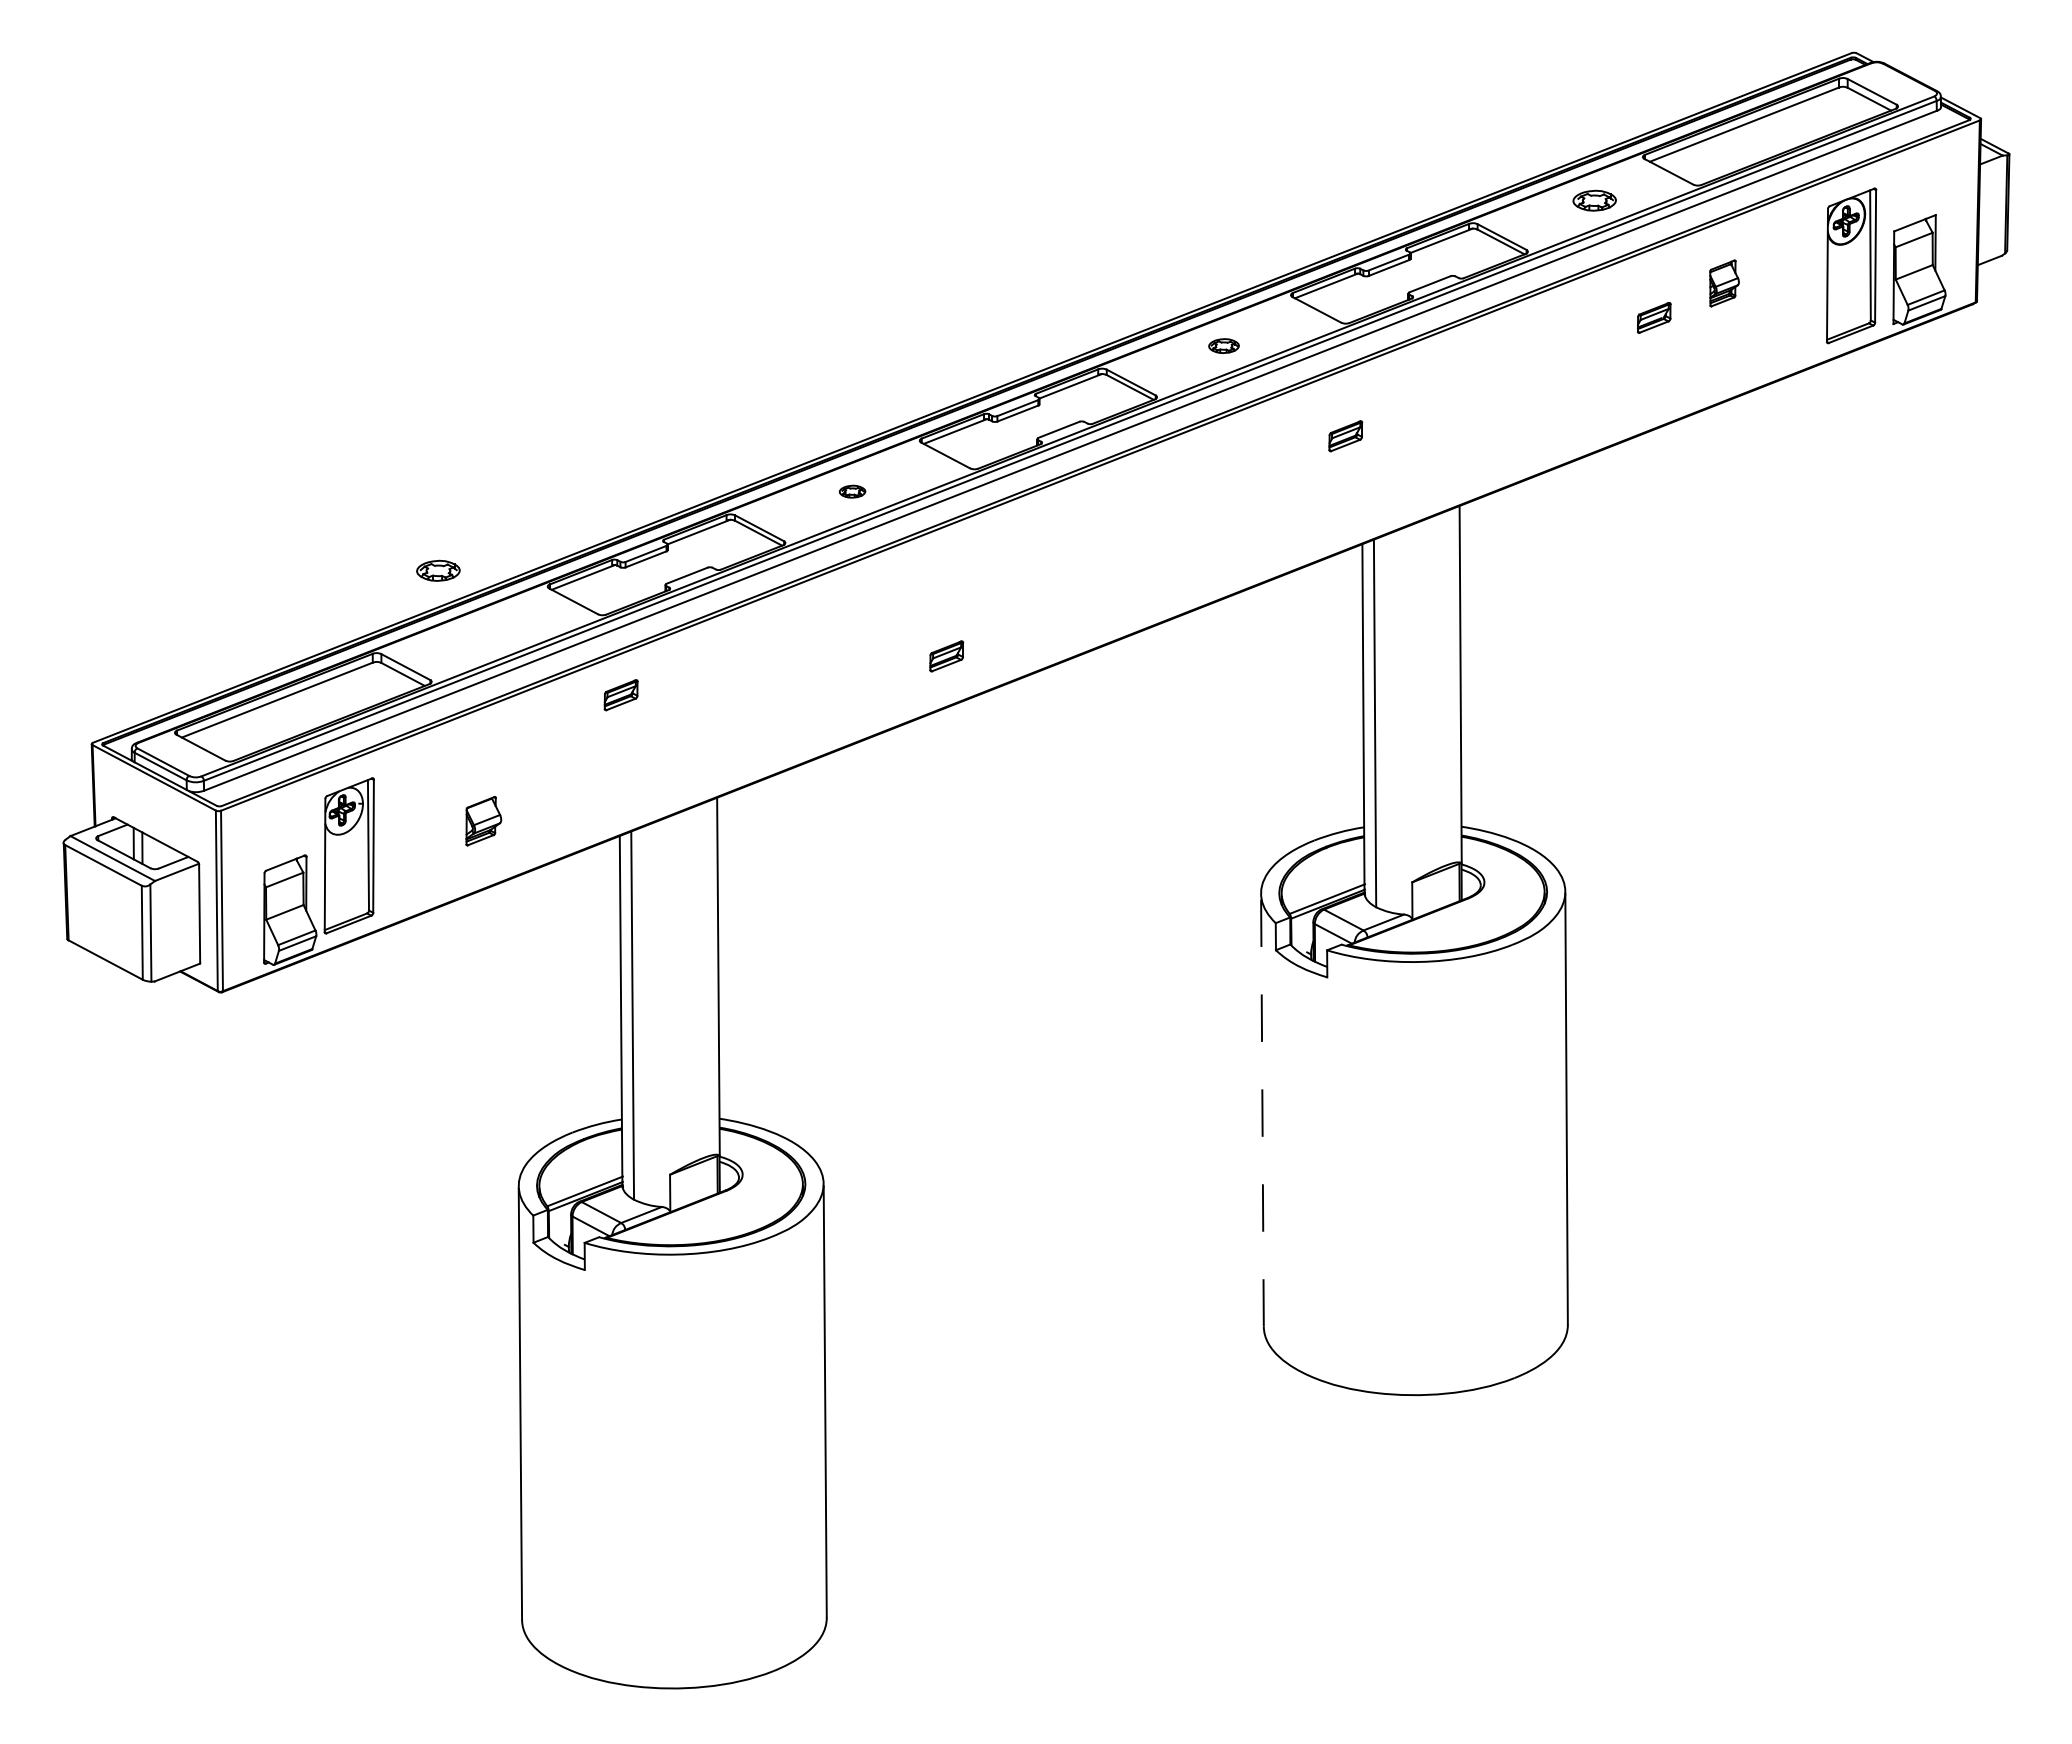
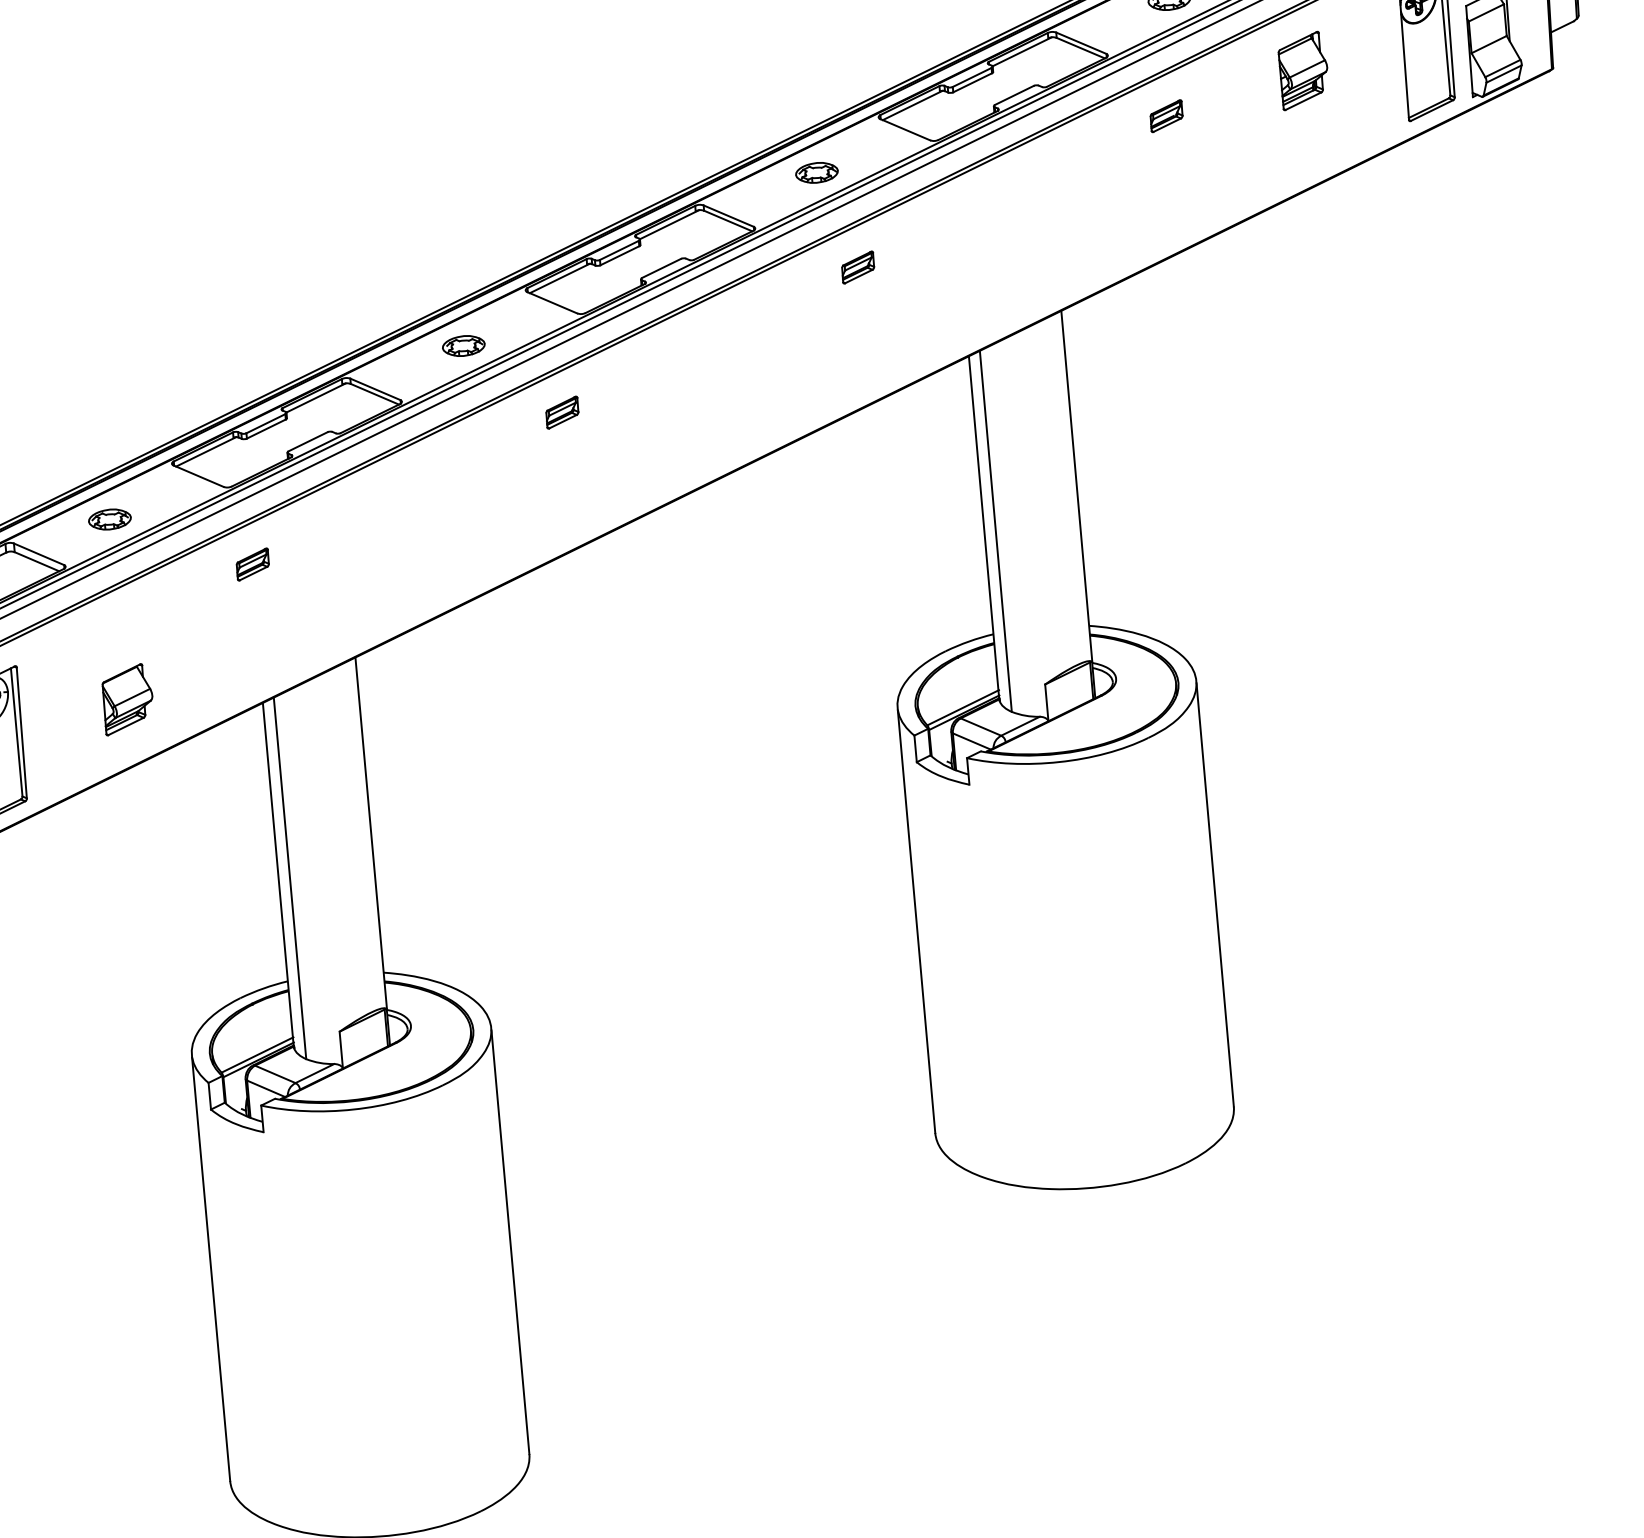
part: (1724, 283) -> (1303, 70), size x1.67
part: (1654, 317) -> (1166, 115), moved
part: (1223, 345) -> (816, 172), size x1.43
part: (1345, 436) -> (857, 267), moved
part: (852, 491) -> (463, 345), size x1.67
part: (438, 570) -> (110, 519), moved
part: (946, 656) -> (562, 412), moved
part: (483, 820) -> (127, 698), size x1.43
line: (1262, 1111) -> (916, 921), dashed -> solid

